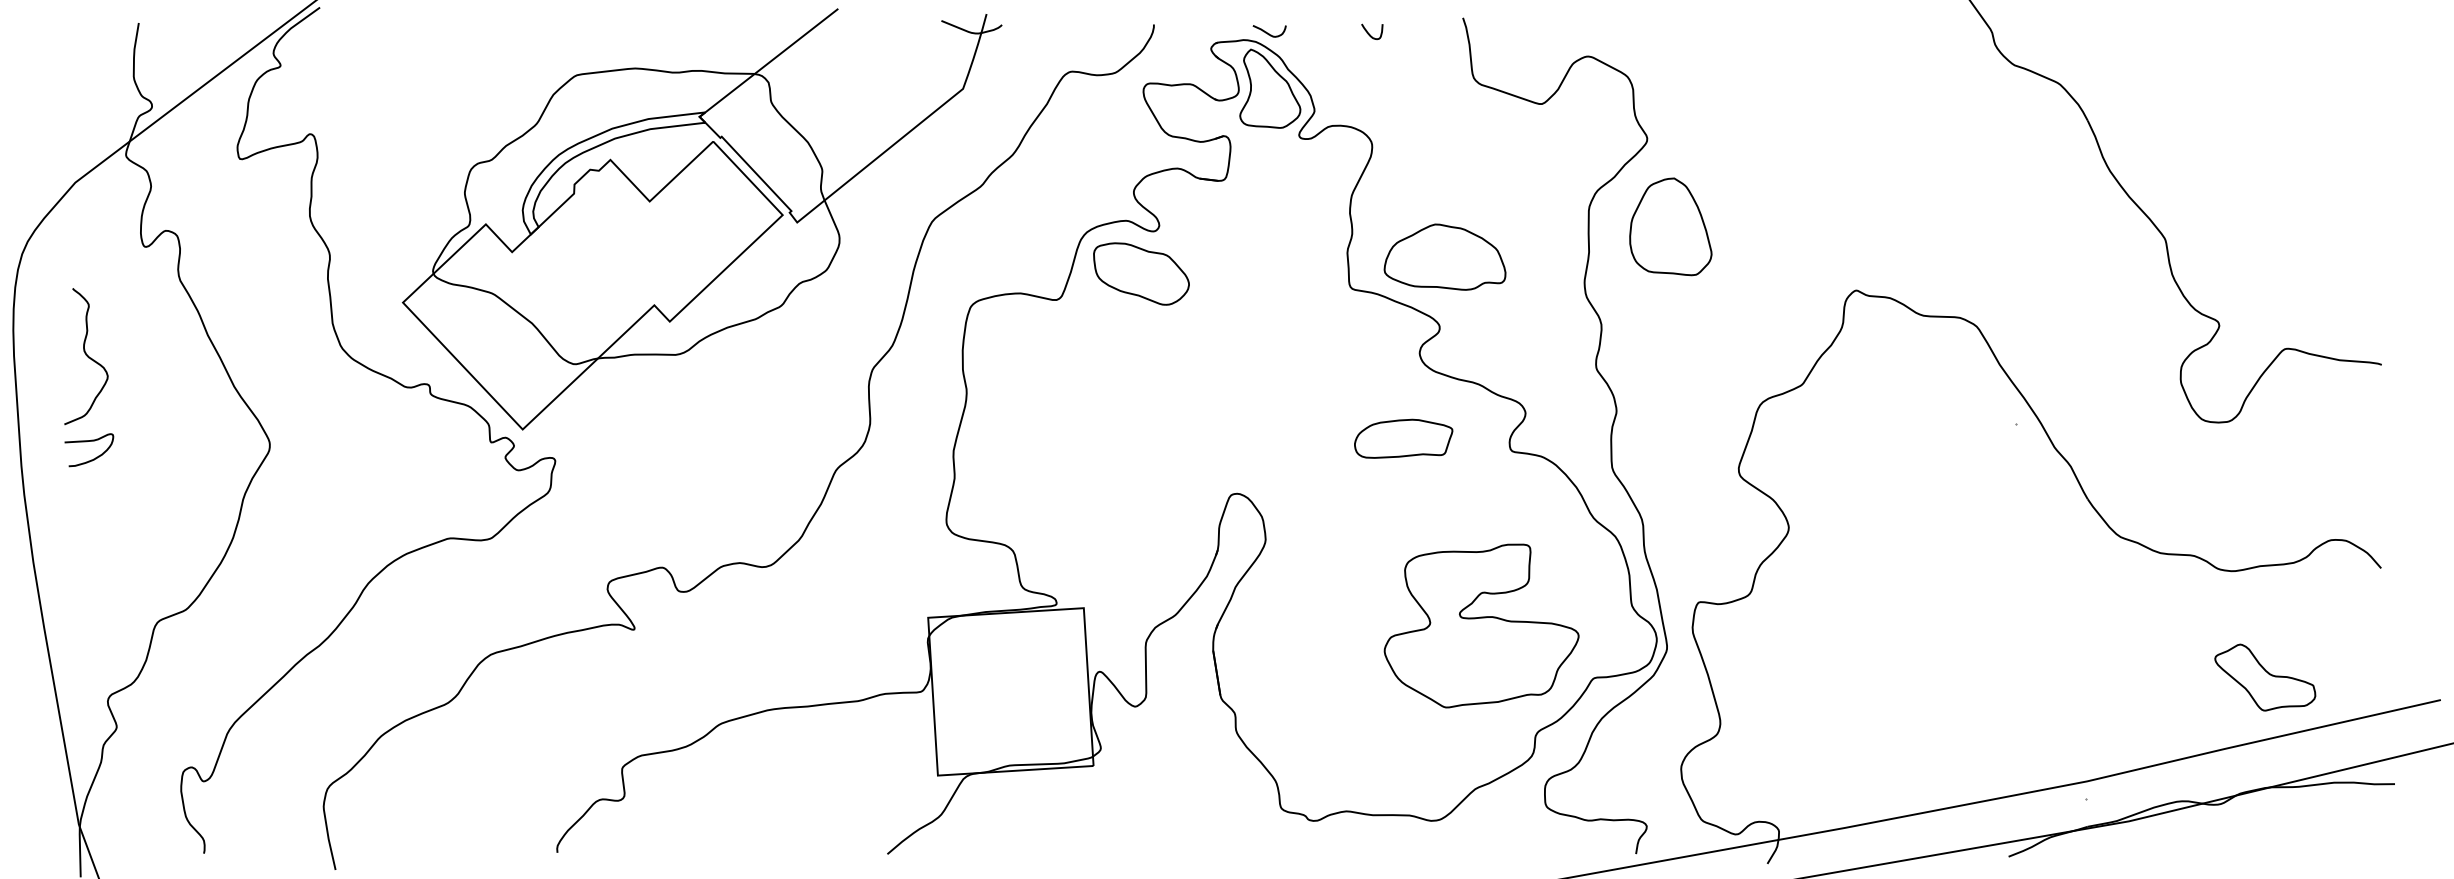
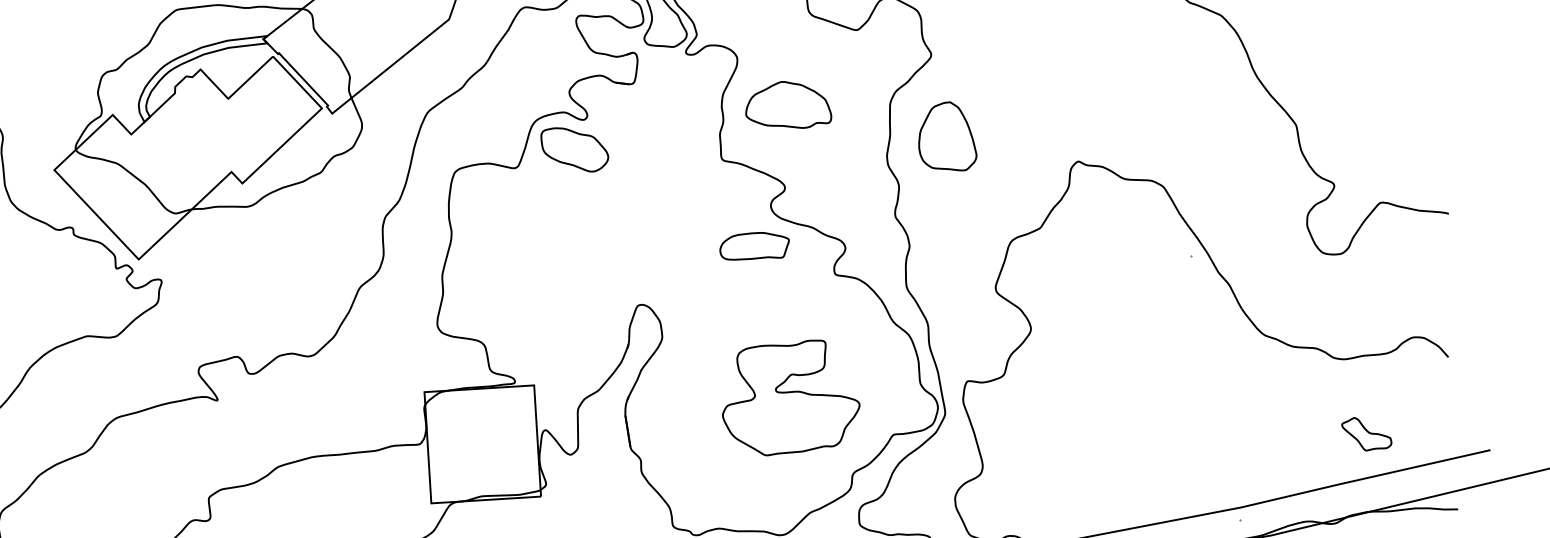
part: (1670, 226) -> (947, 136), moved
part: (1444, 256) -> (788, 104), moved
part: (1403, 438) -> (754, 246), moved
part: (1481, 625) -> (791, 397), moved
part: (2265, 677) -> (1366, 434), size x0.7

